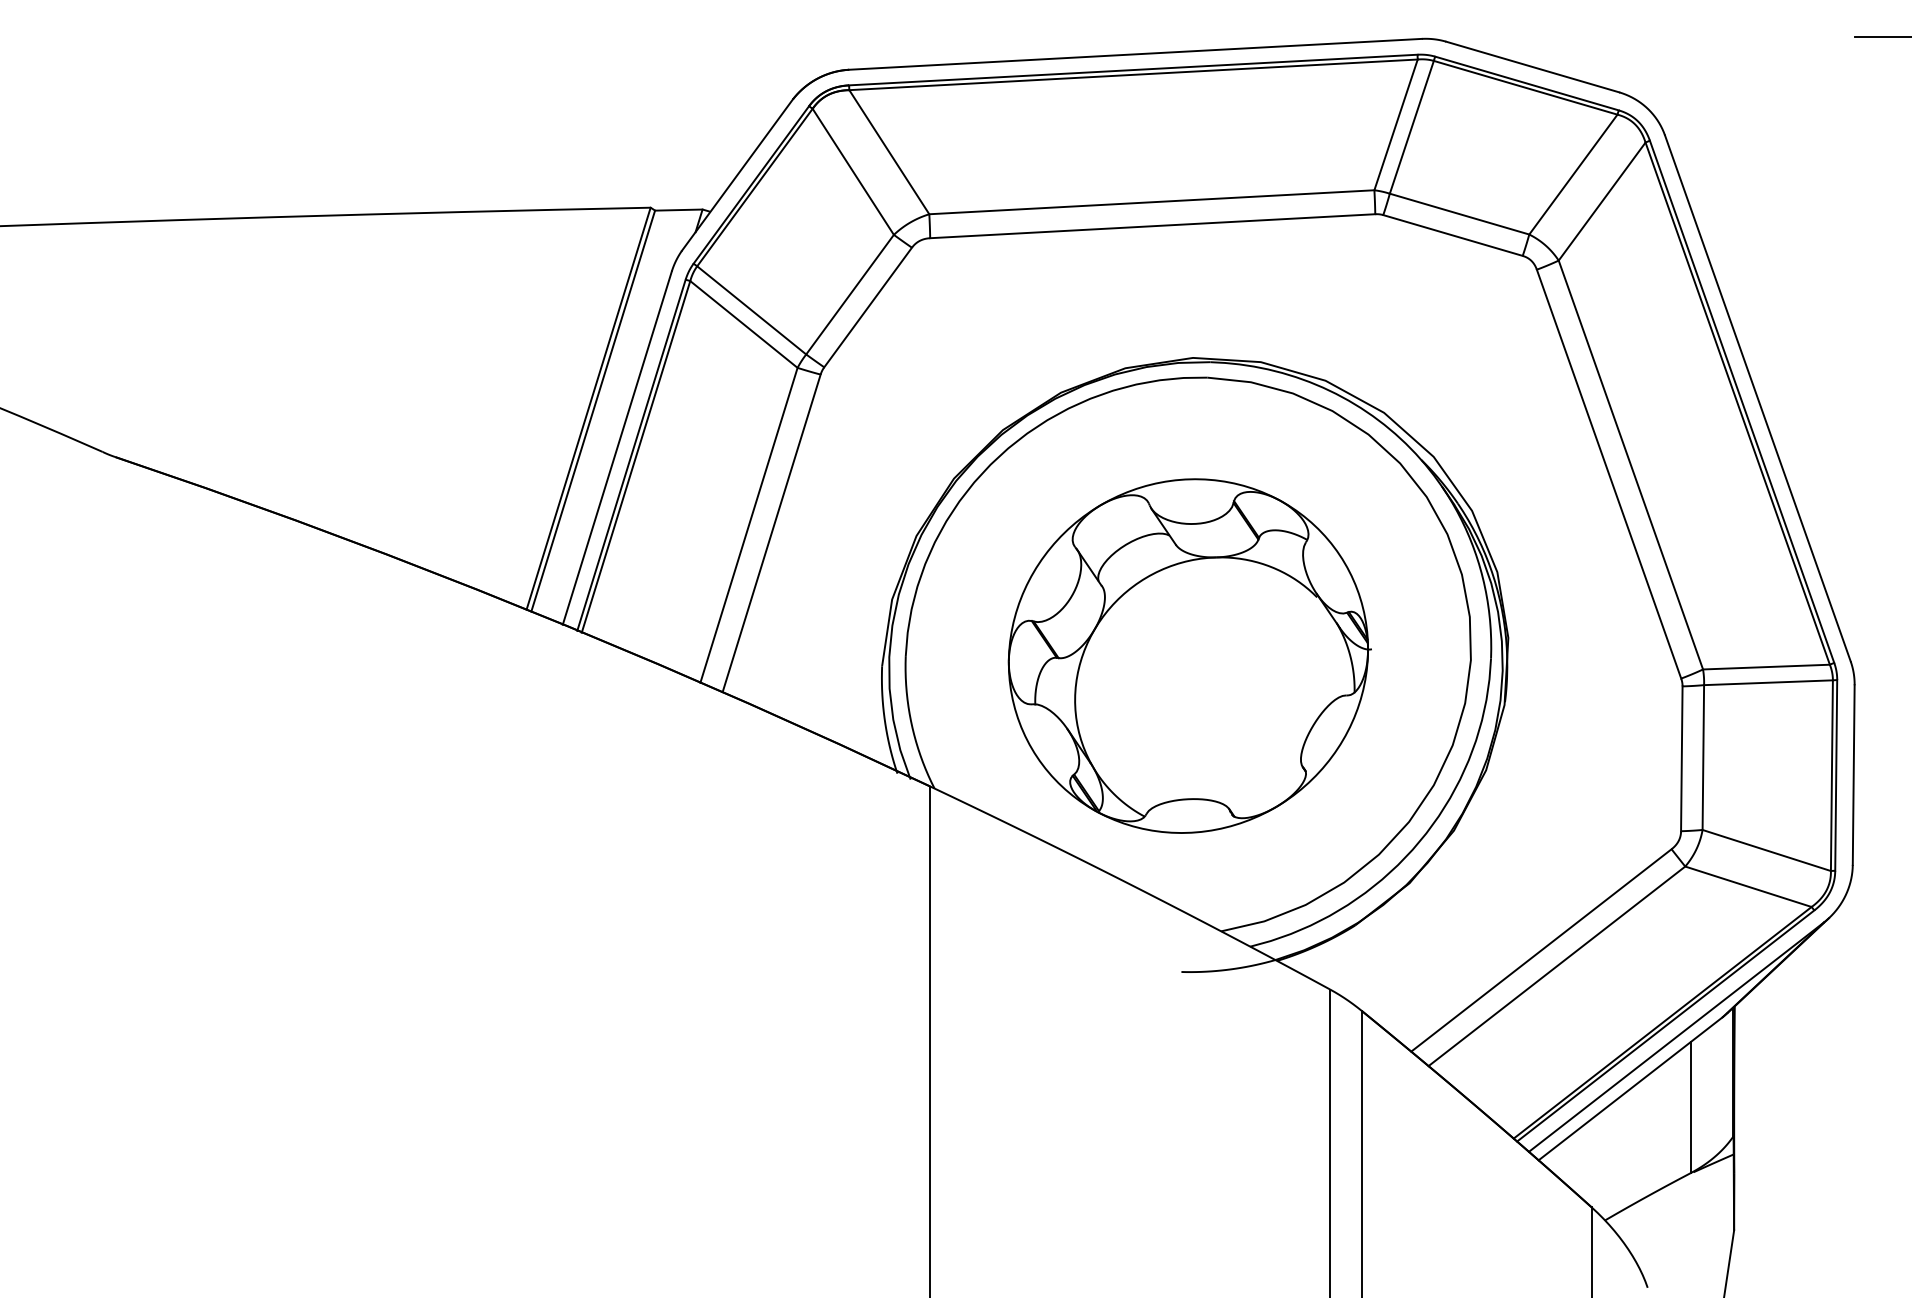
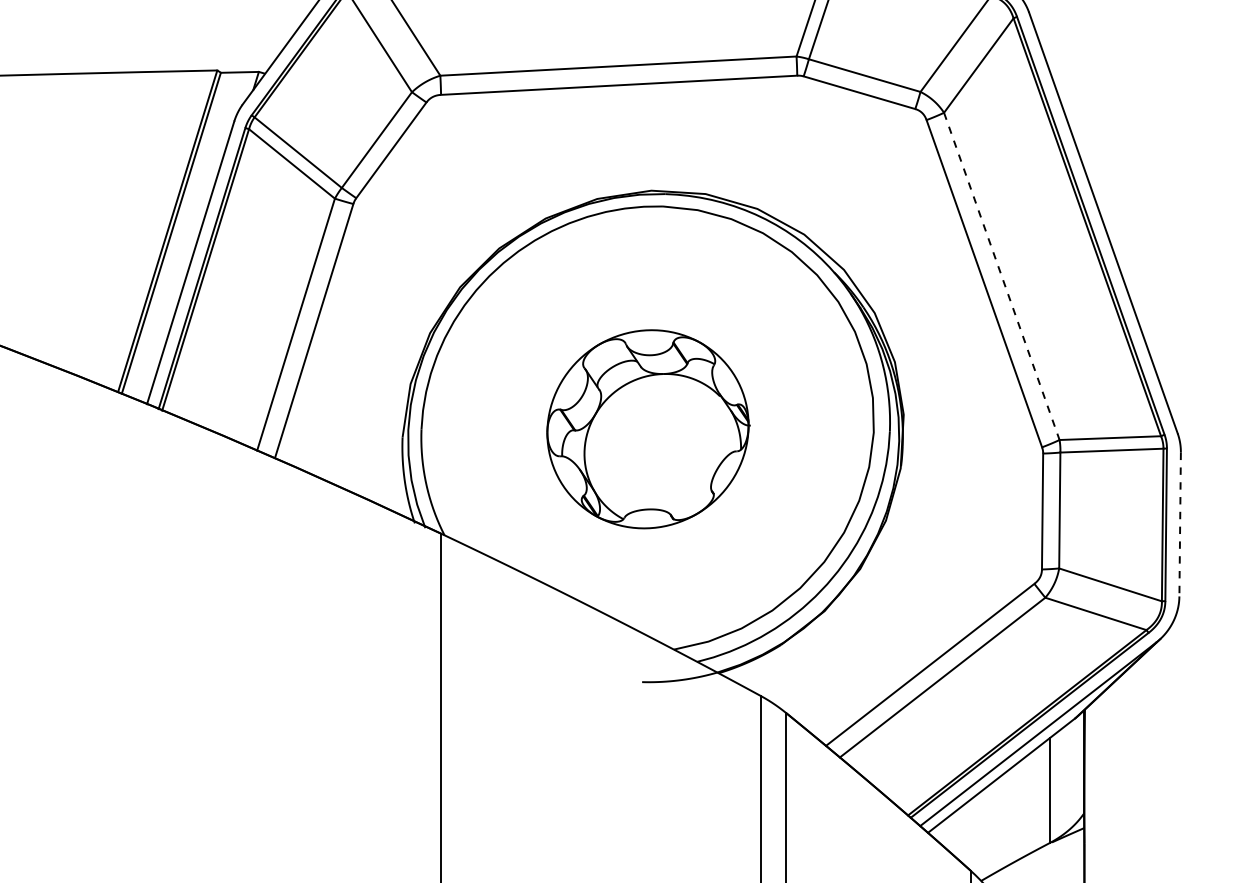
line: (1630, 465) -> (1001, 276), solid -> dashed
part: (1189, 655) -> (648, 428), size x0.7
line: (1853, 775) -> (1179, 524), solid -> dashed

